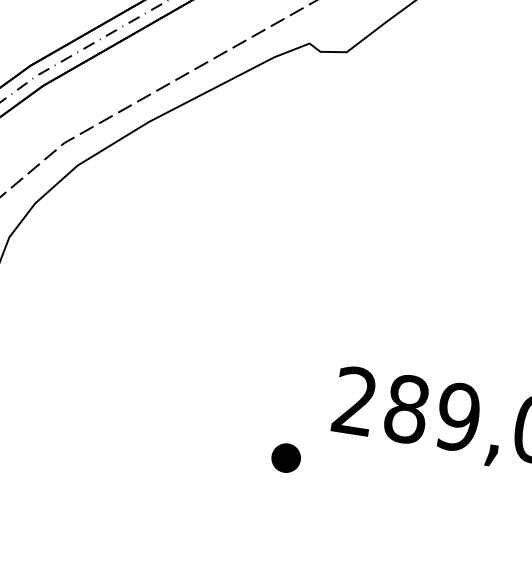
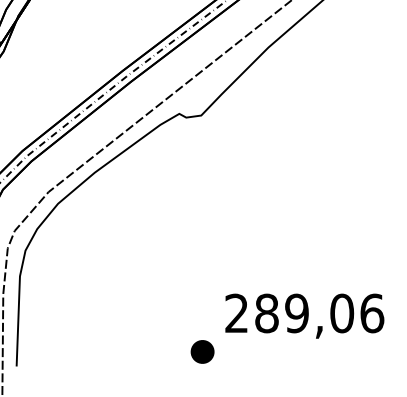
part: (286, 457) -> (202, 351), size x1.4

